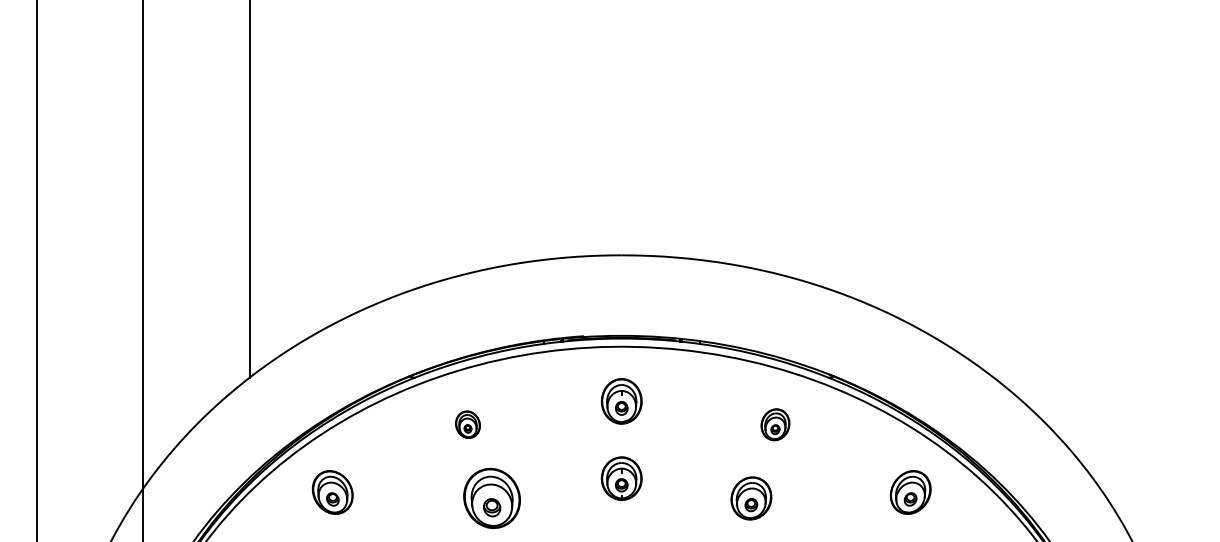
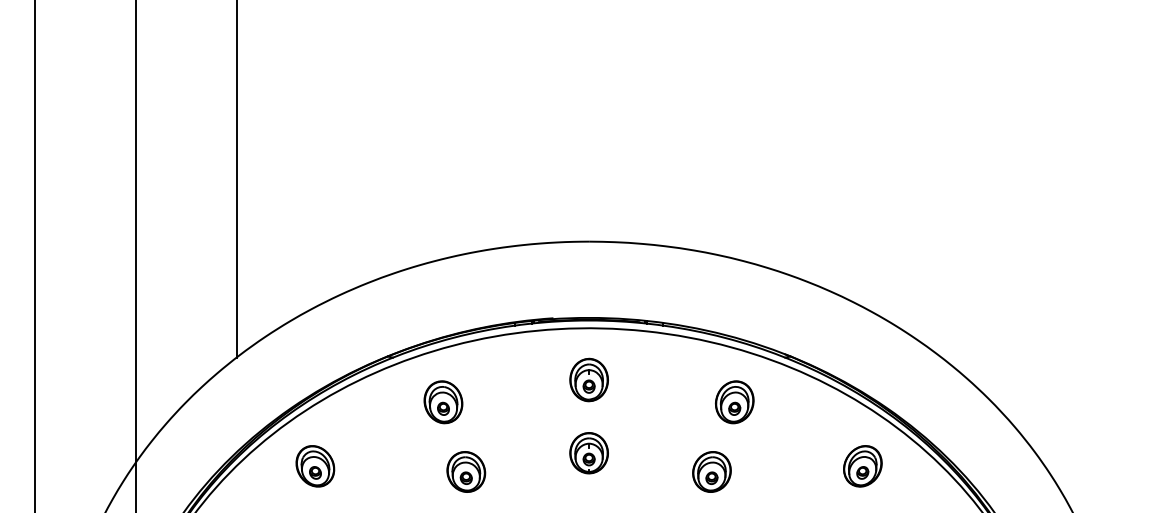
part: (467, 424) -> (443, 401), size x1.67
part: (775, 424) -> (734, 401), size x1.43
part: (491, 498) -> (465, 472), size x0.71

